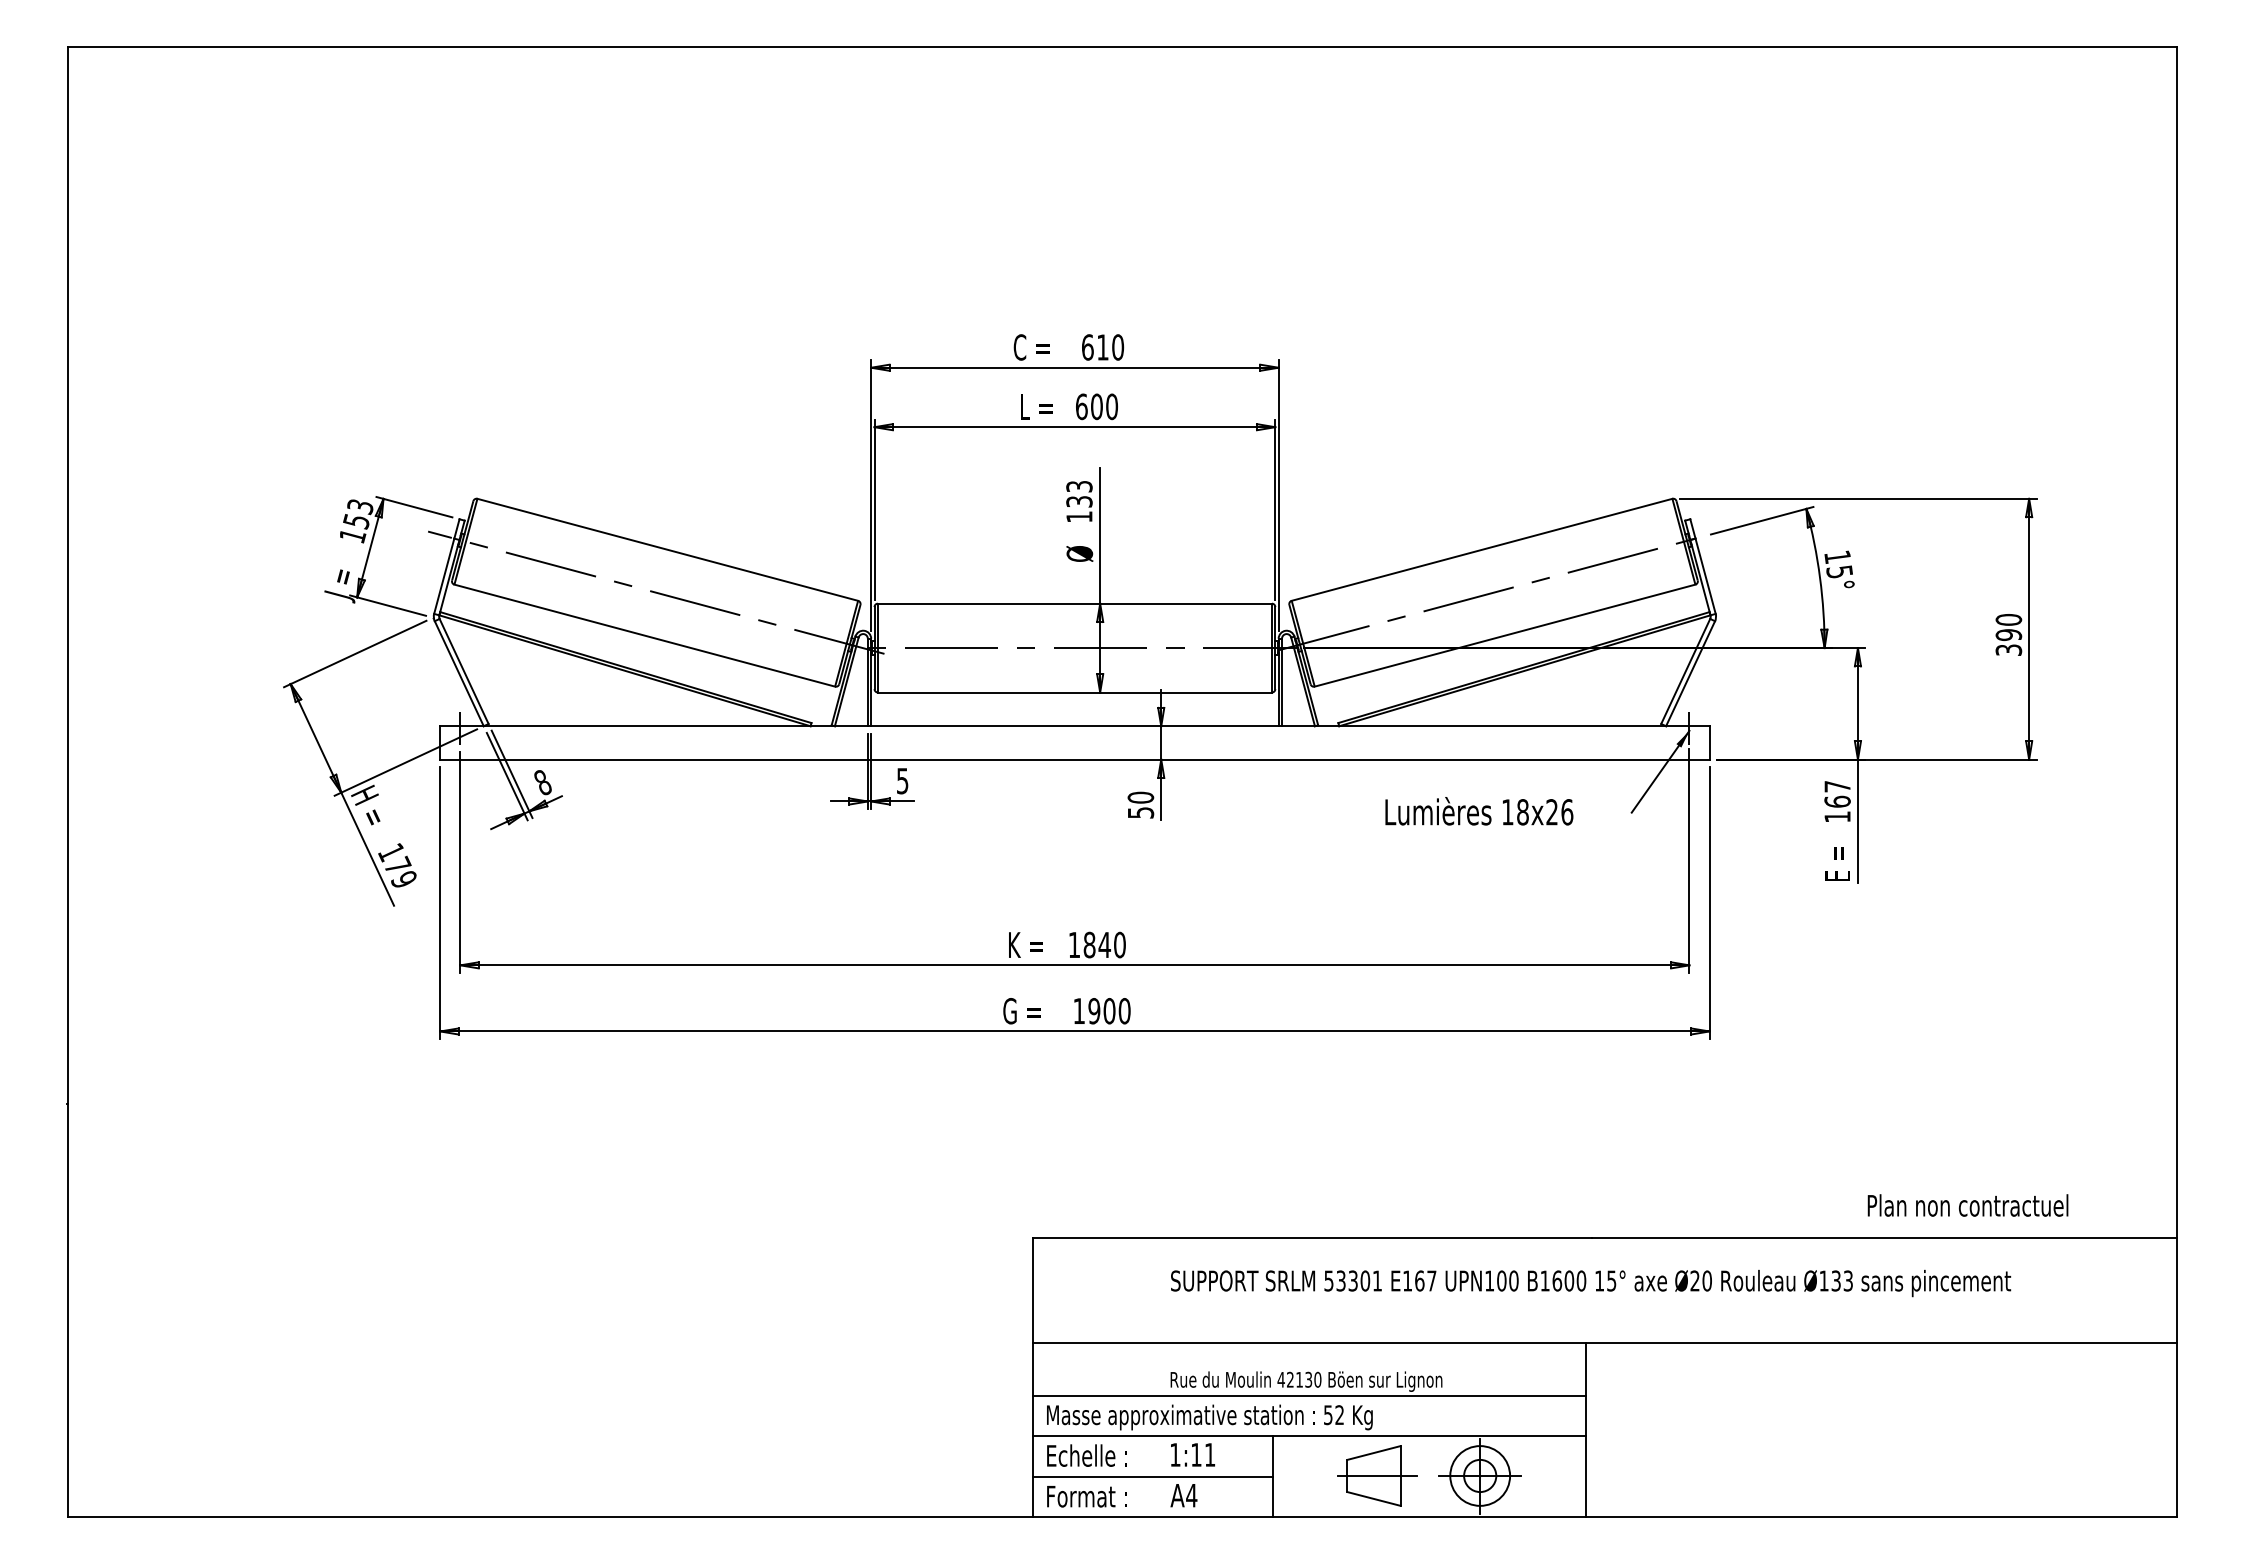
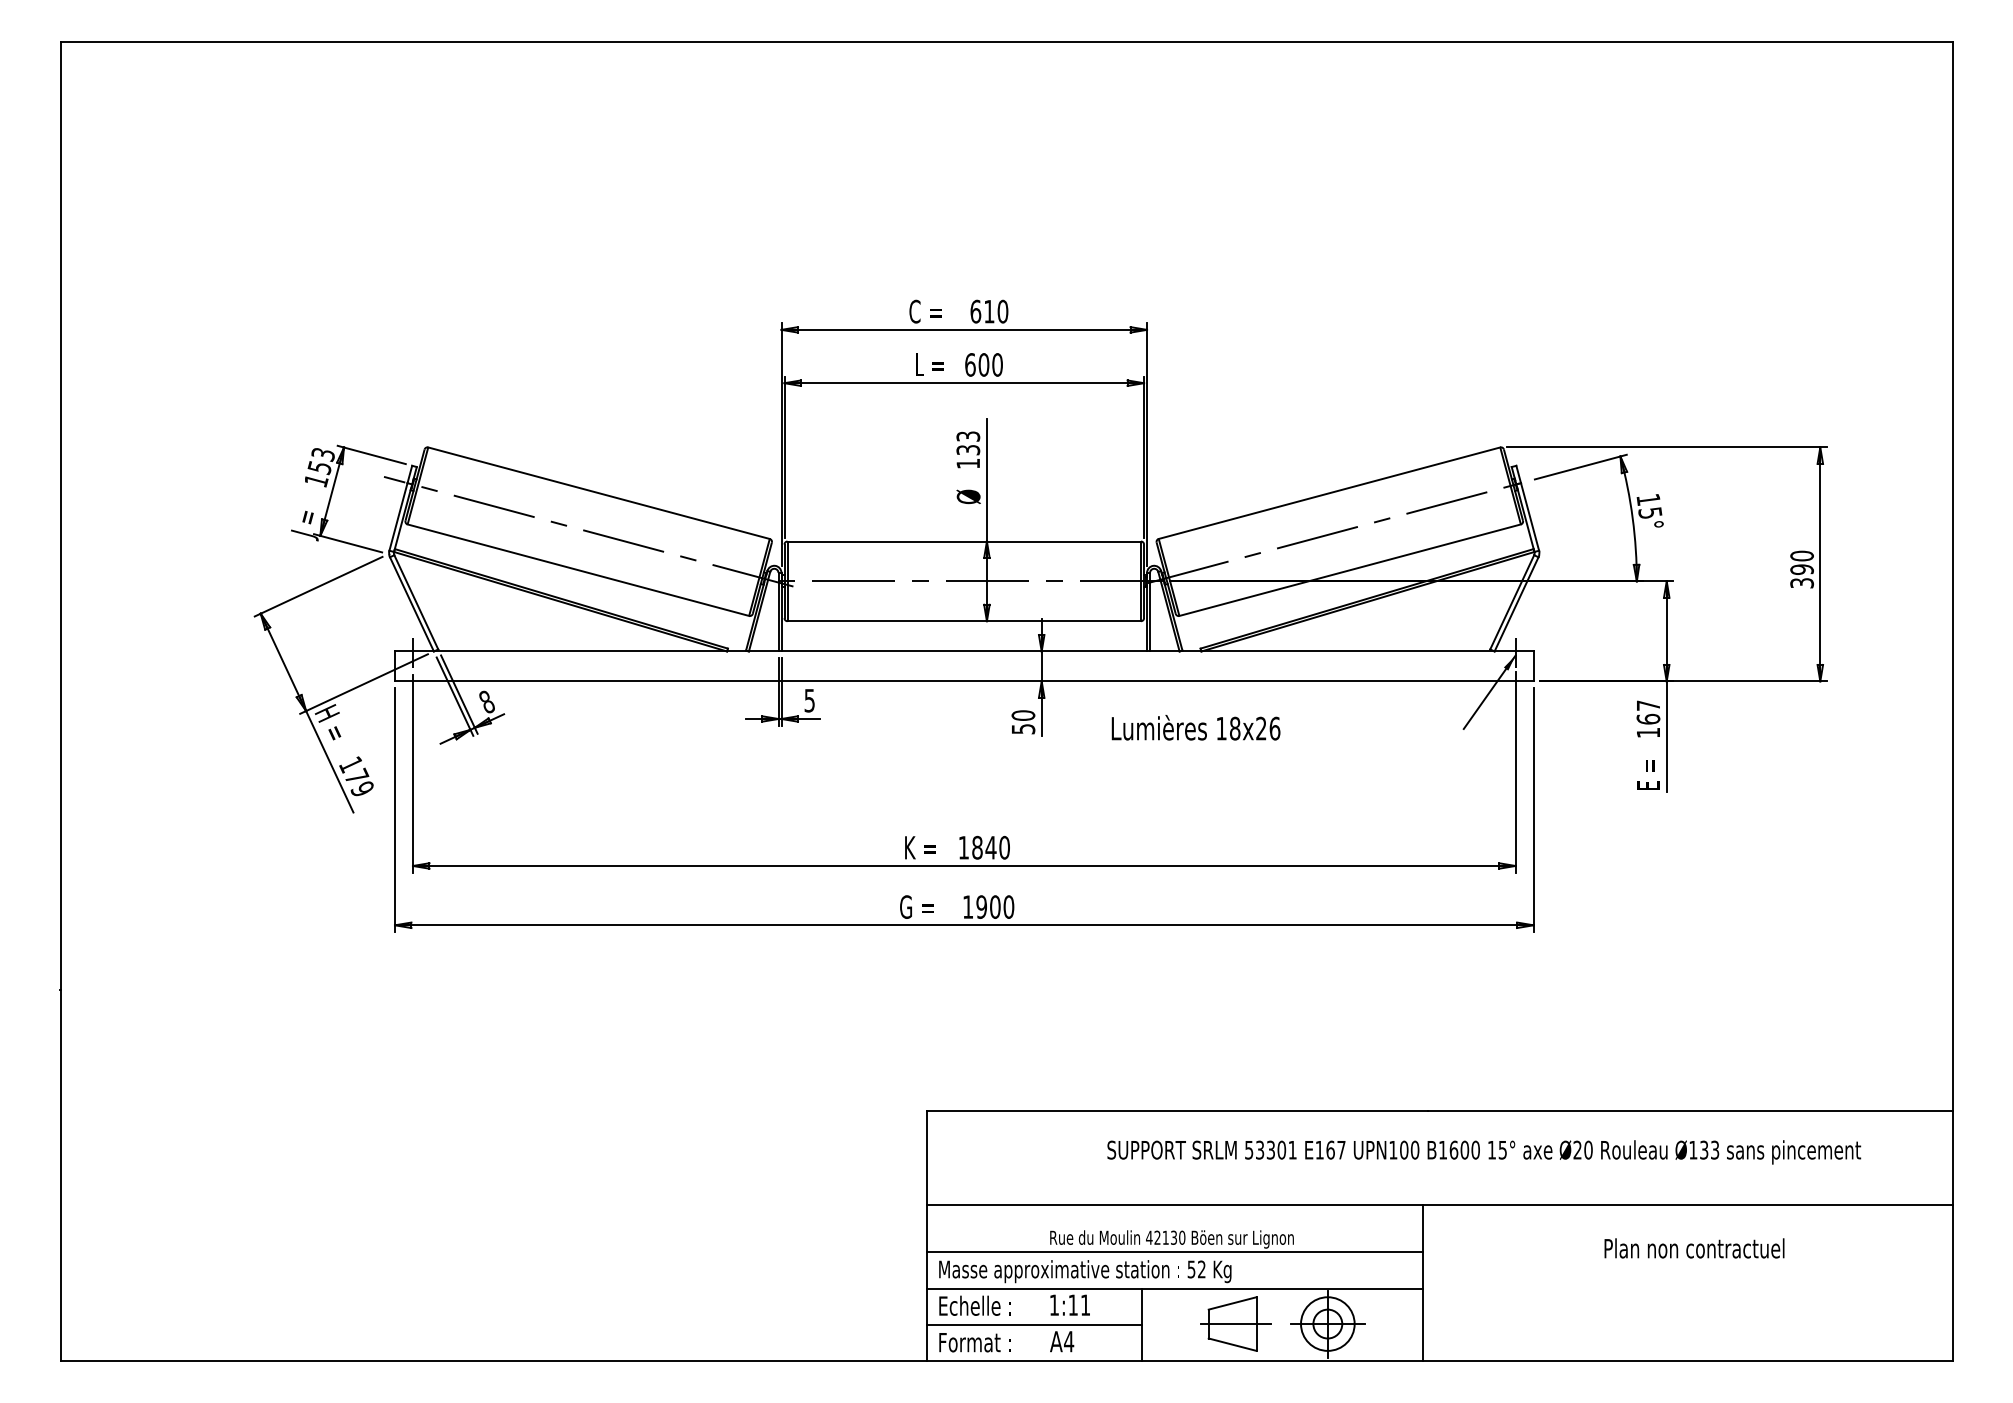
text: (1478, 810) -> (1195, 727), moved
text: (1968, 1205) -> (1694, 1248), moved
text: (1591, 1283) -> (1484, 1152), moved

